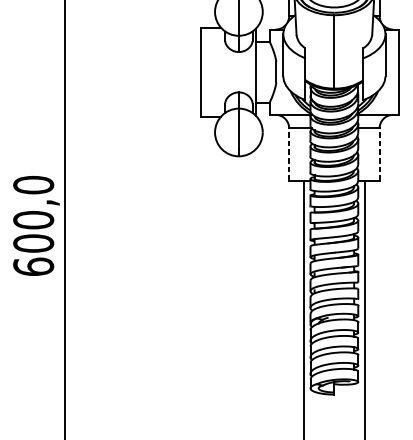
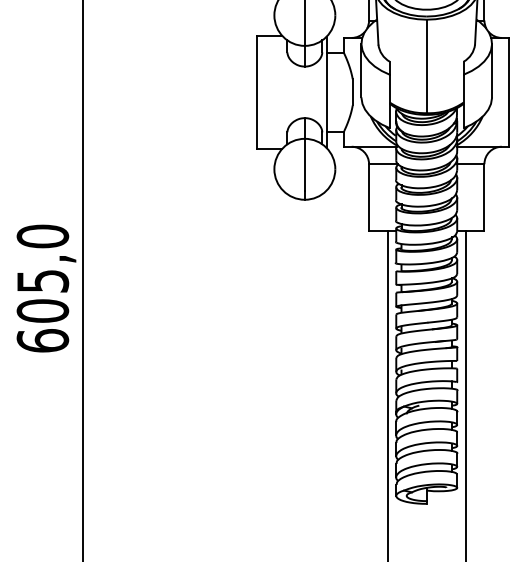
line: (289, 154) -> (369, 197), dashed -> solid
line: (379, 154) -> (484, 197), dashed -> solid
text: (33, 219) -> (42, 280), 600,0 -> 605,0

